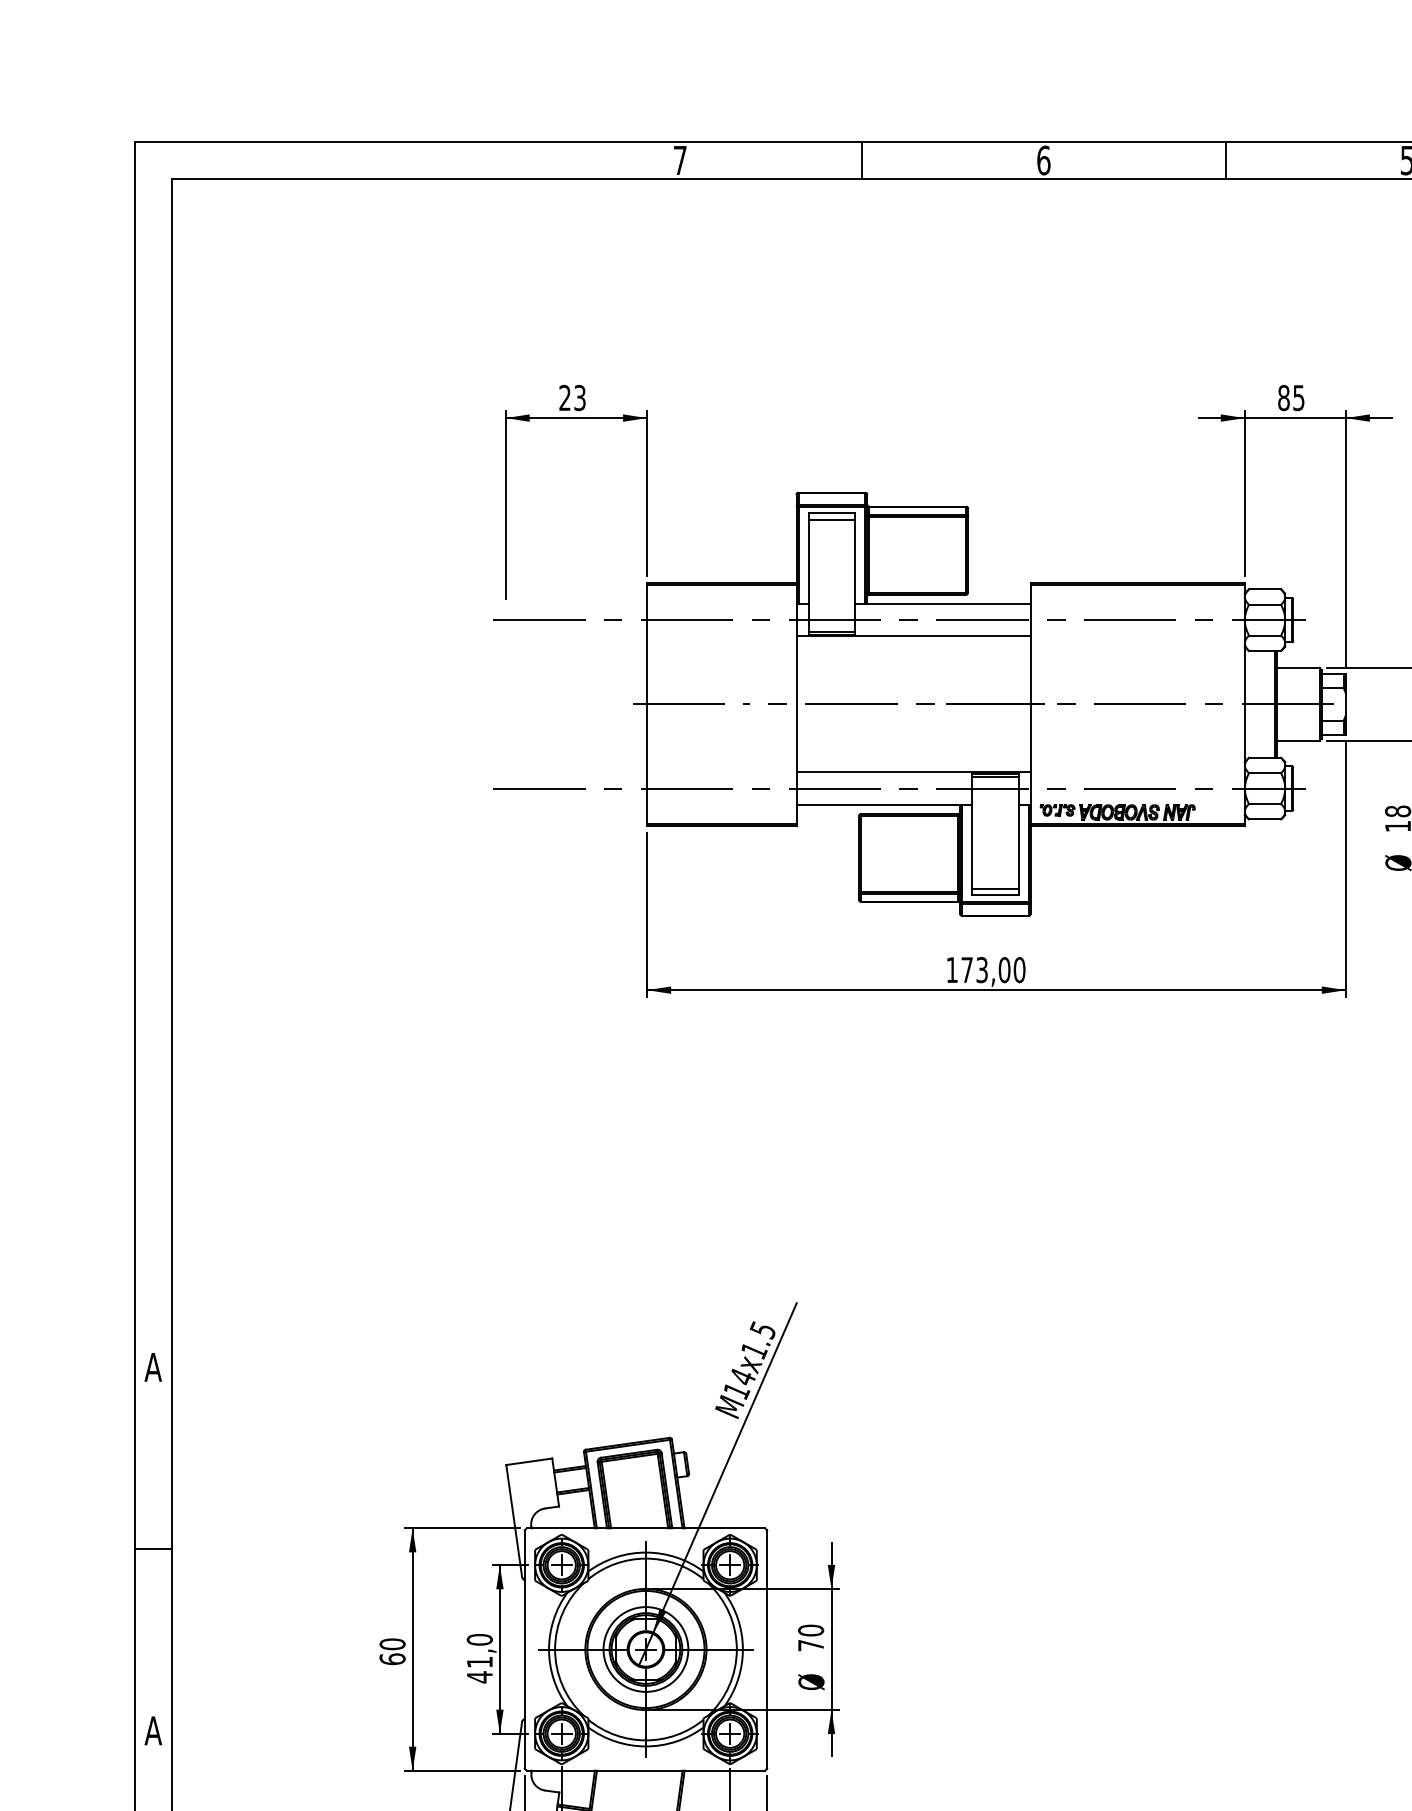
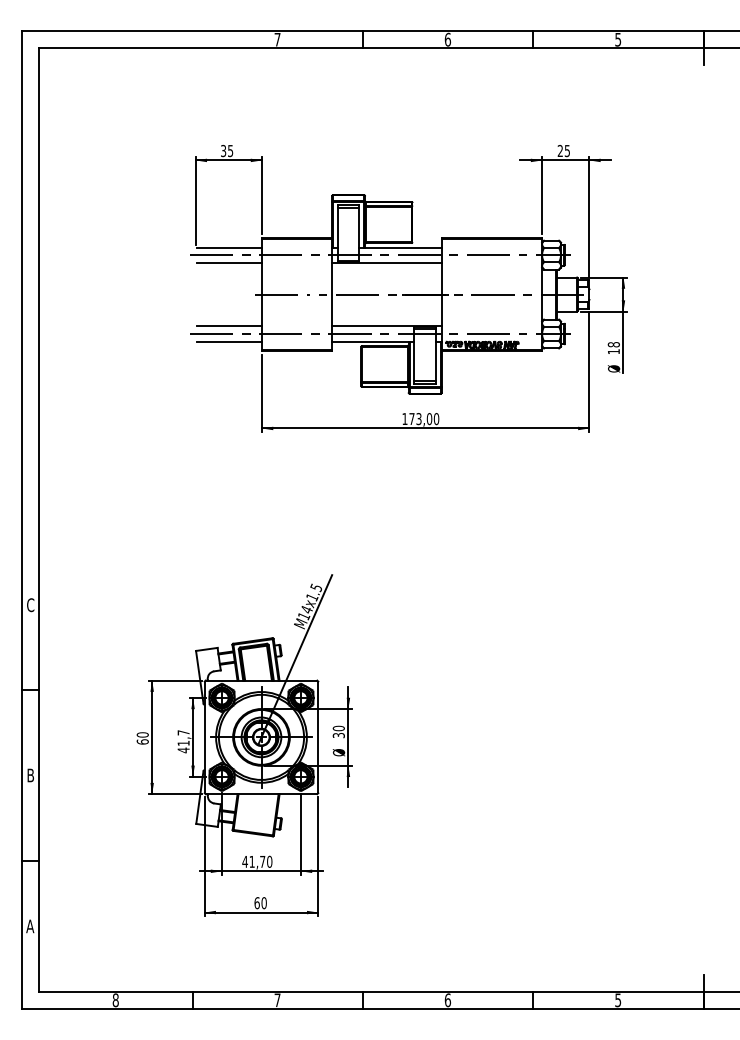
text: (573, 396) -> (227, 150), 23 -> 35
text: (1284, 399) -> (560, 151), 85 -> 25
line: (577, 603) -> (229, 247), added
line: (577, 635) -> (229, 262), added
line: (577, 772) -> (229, 326), added
line: (577, 804) -> (229, 341), added
text: (152, 1368) -> (30, 605), A -> C
text: (479, 1639) -> (183, 732), 41,0 -> 41,7
text: (810, 1645) -> (338, 735), 70 -> 30
text: (152, 1730) -> (30, 775), A -> B

